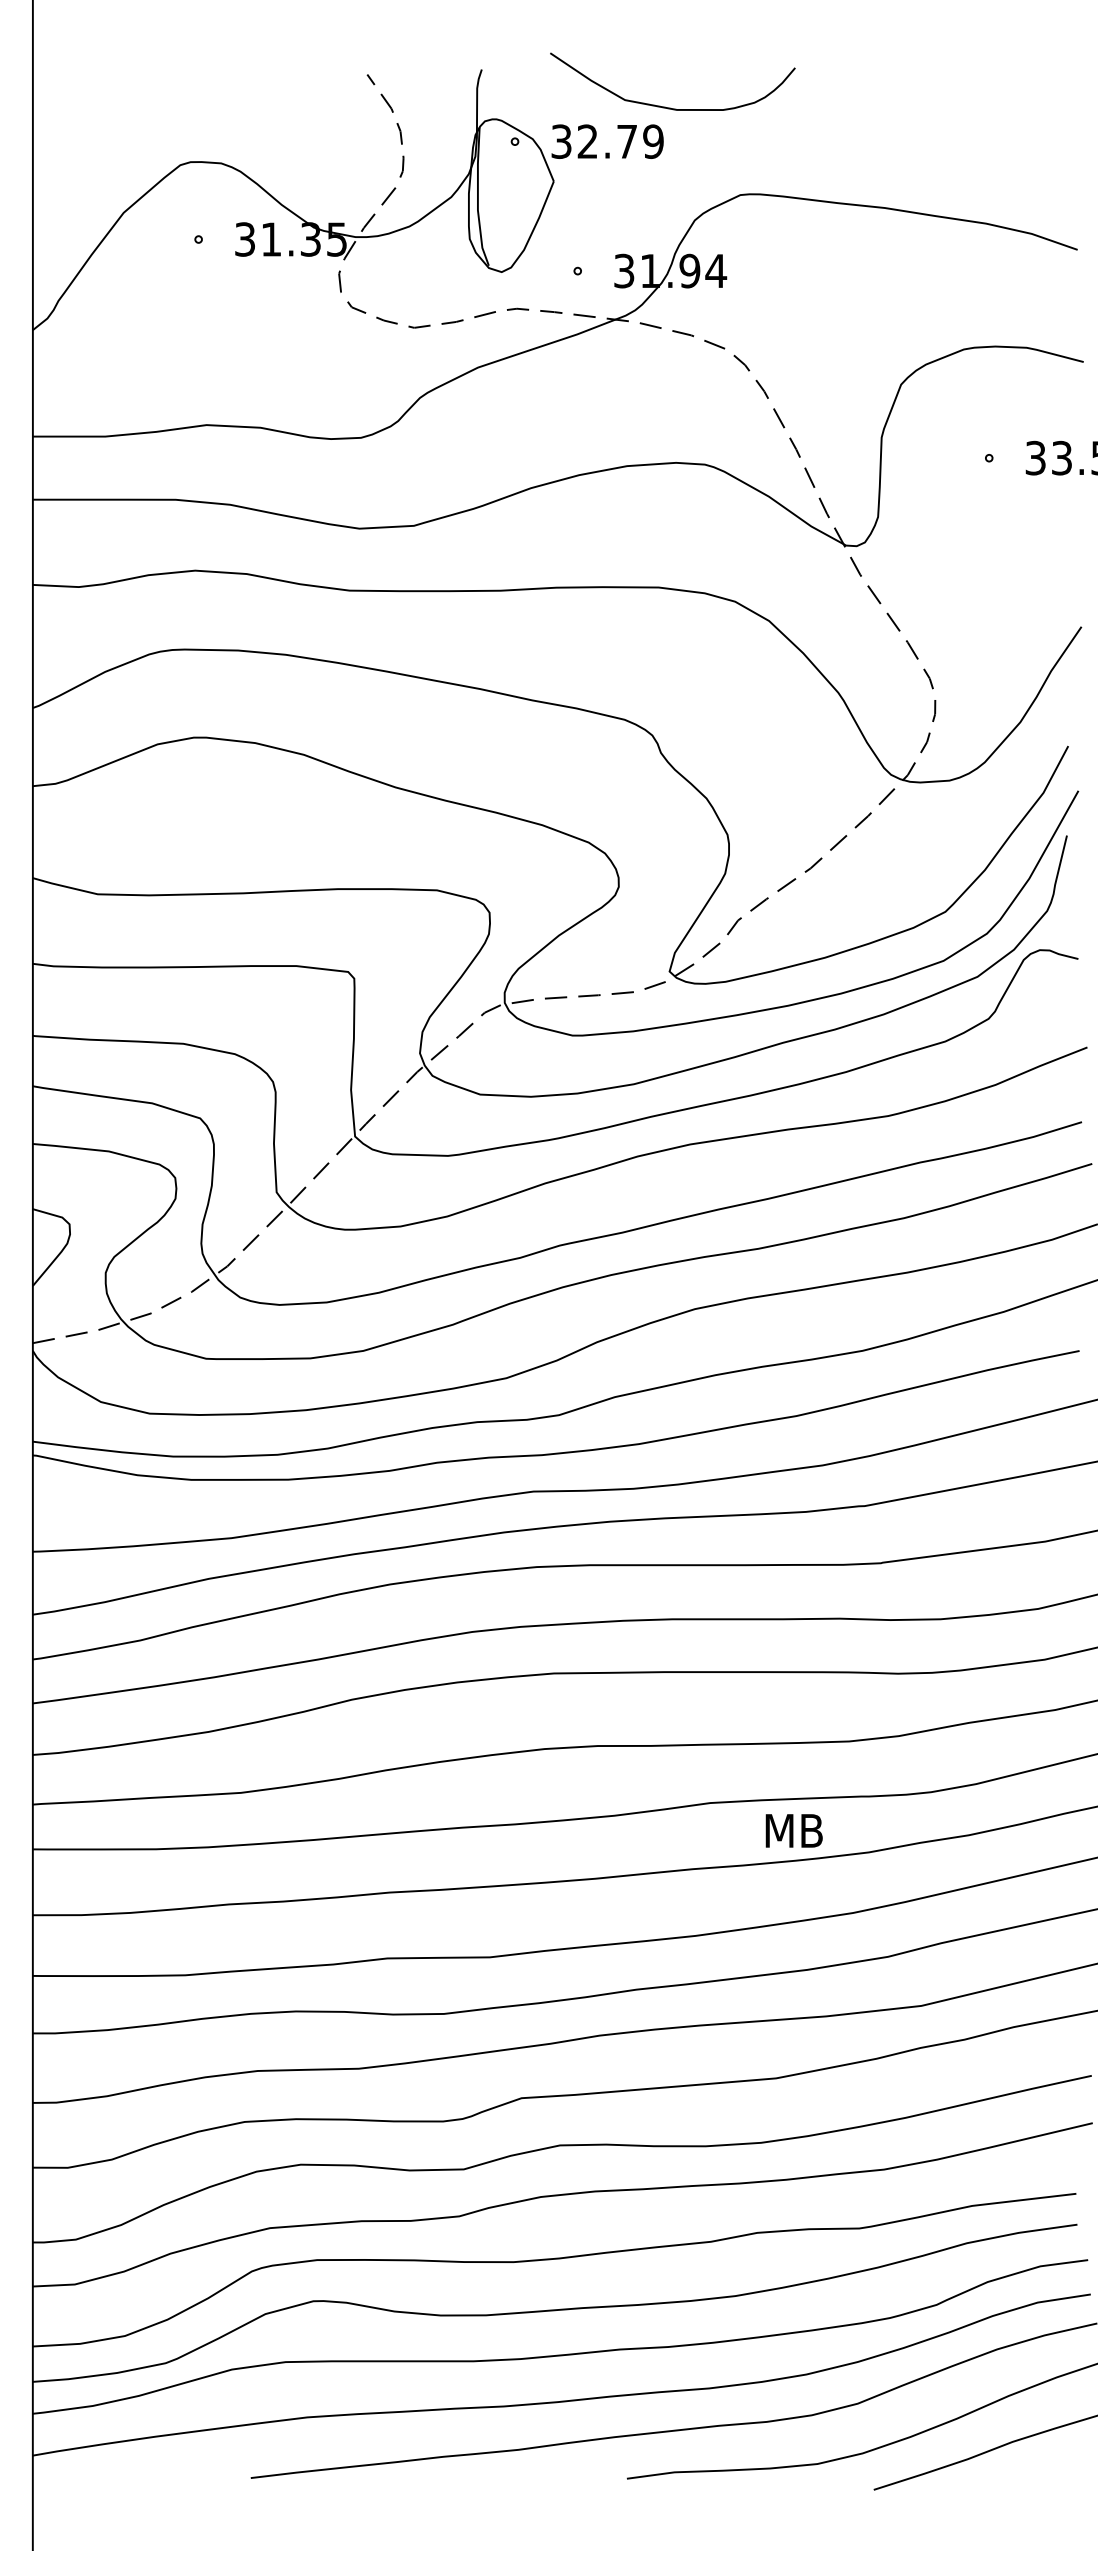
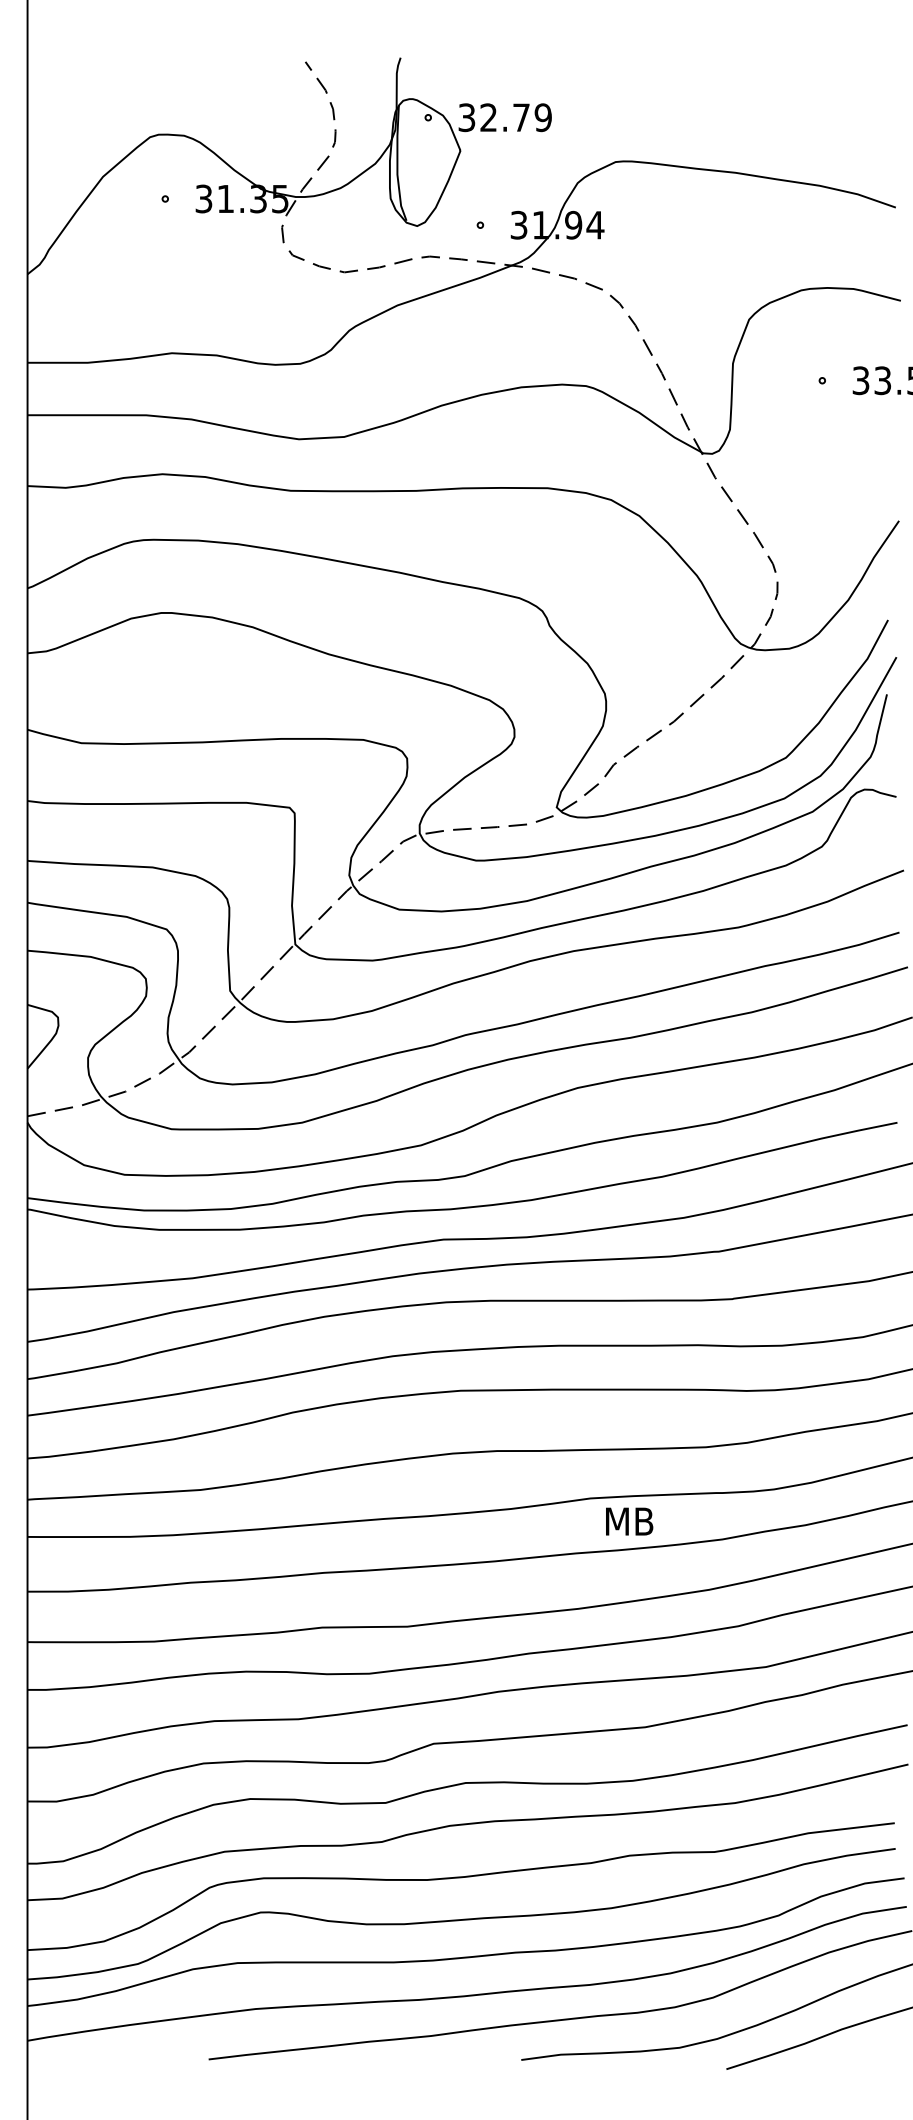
curve: (665, 106) -> (553, 88), removed
text: (793, 1830) -> (628, 1521), moved

